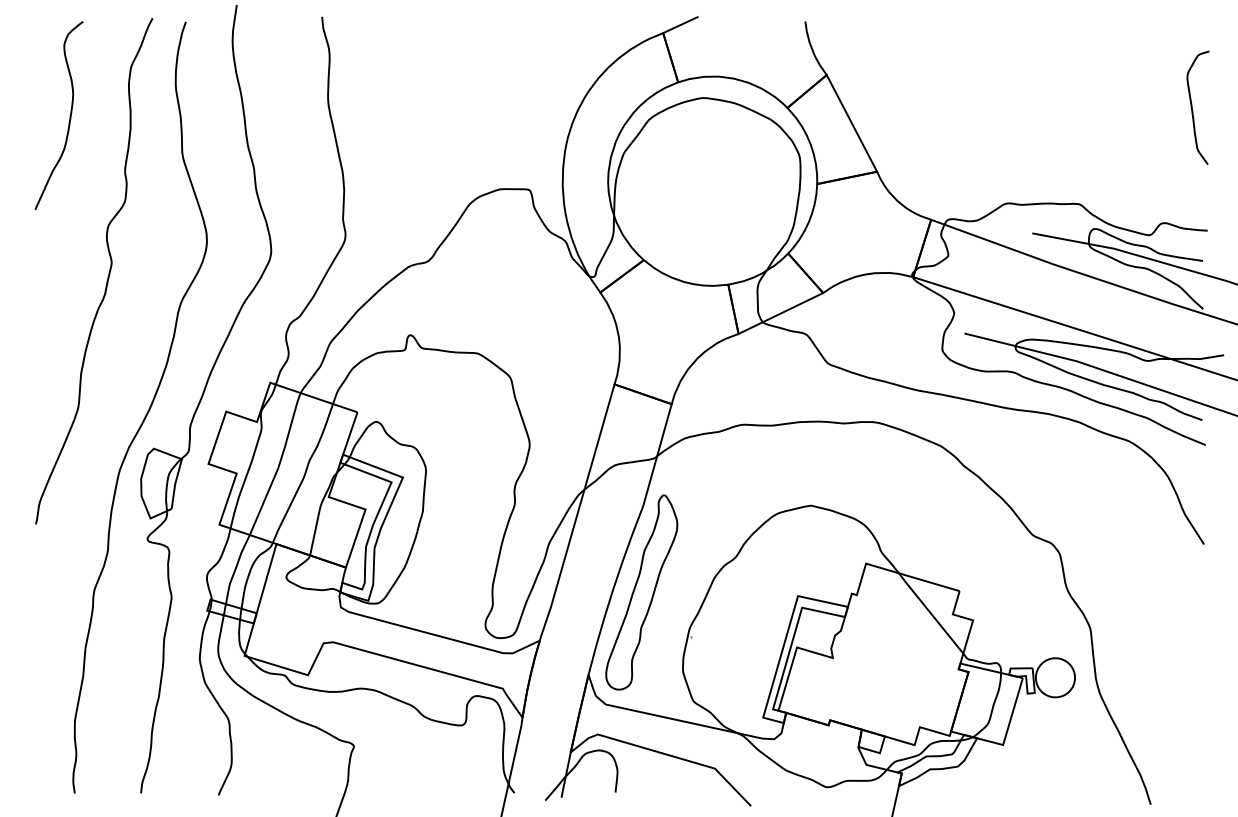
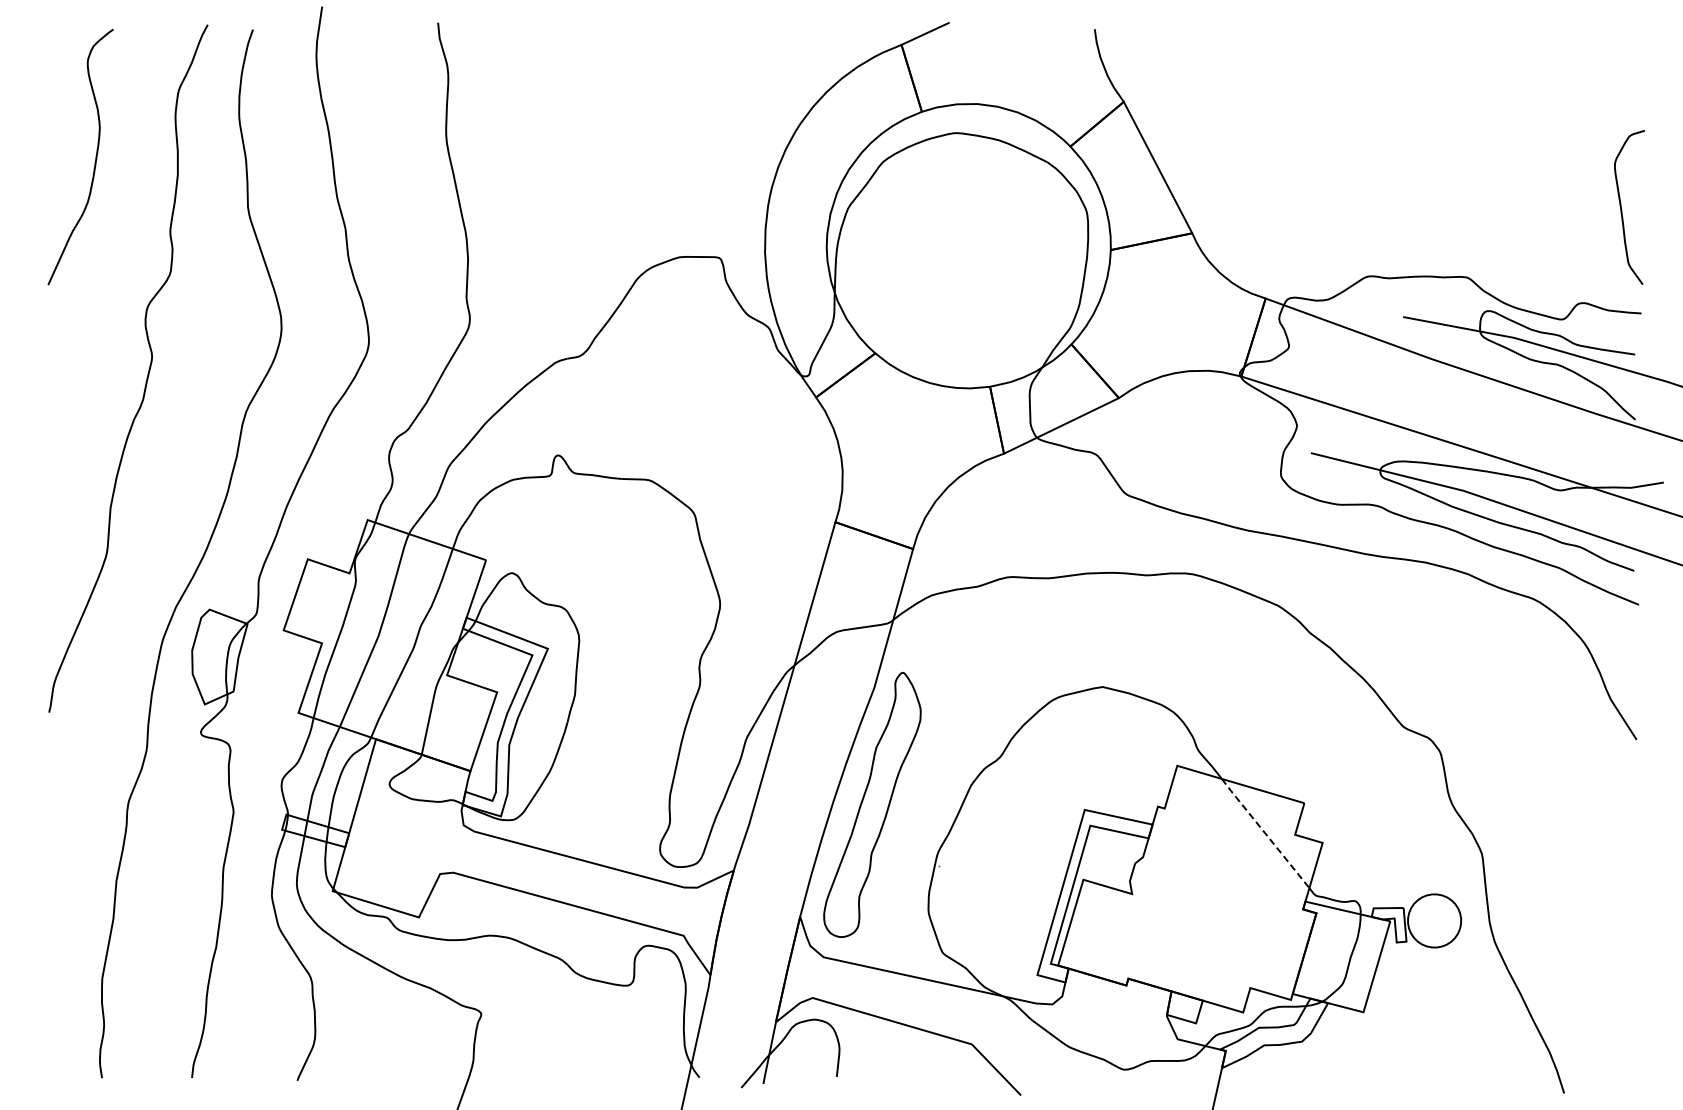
curve: (1193, 109) -> (1622, 209), moved
line: (930, 612) -> (1264, 832), solid -> dashed

